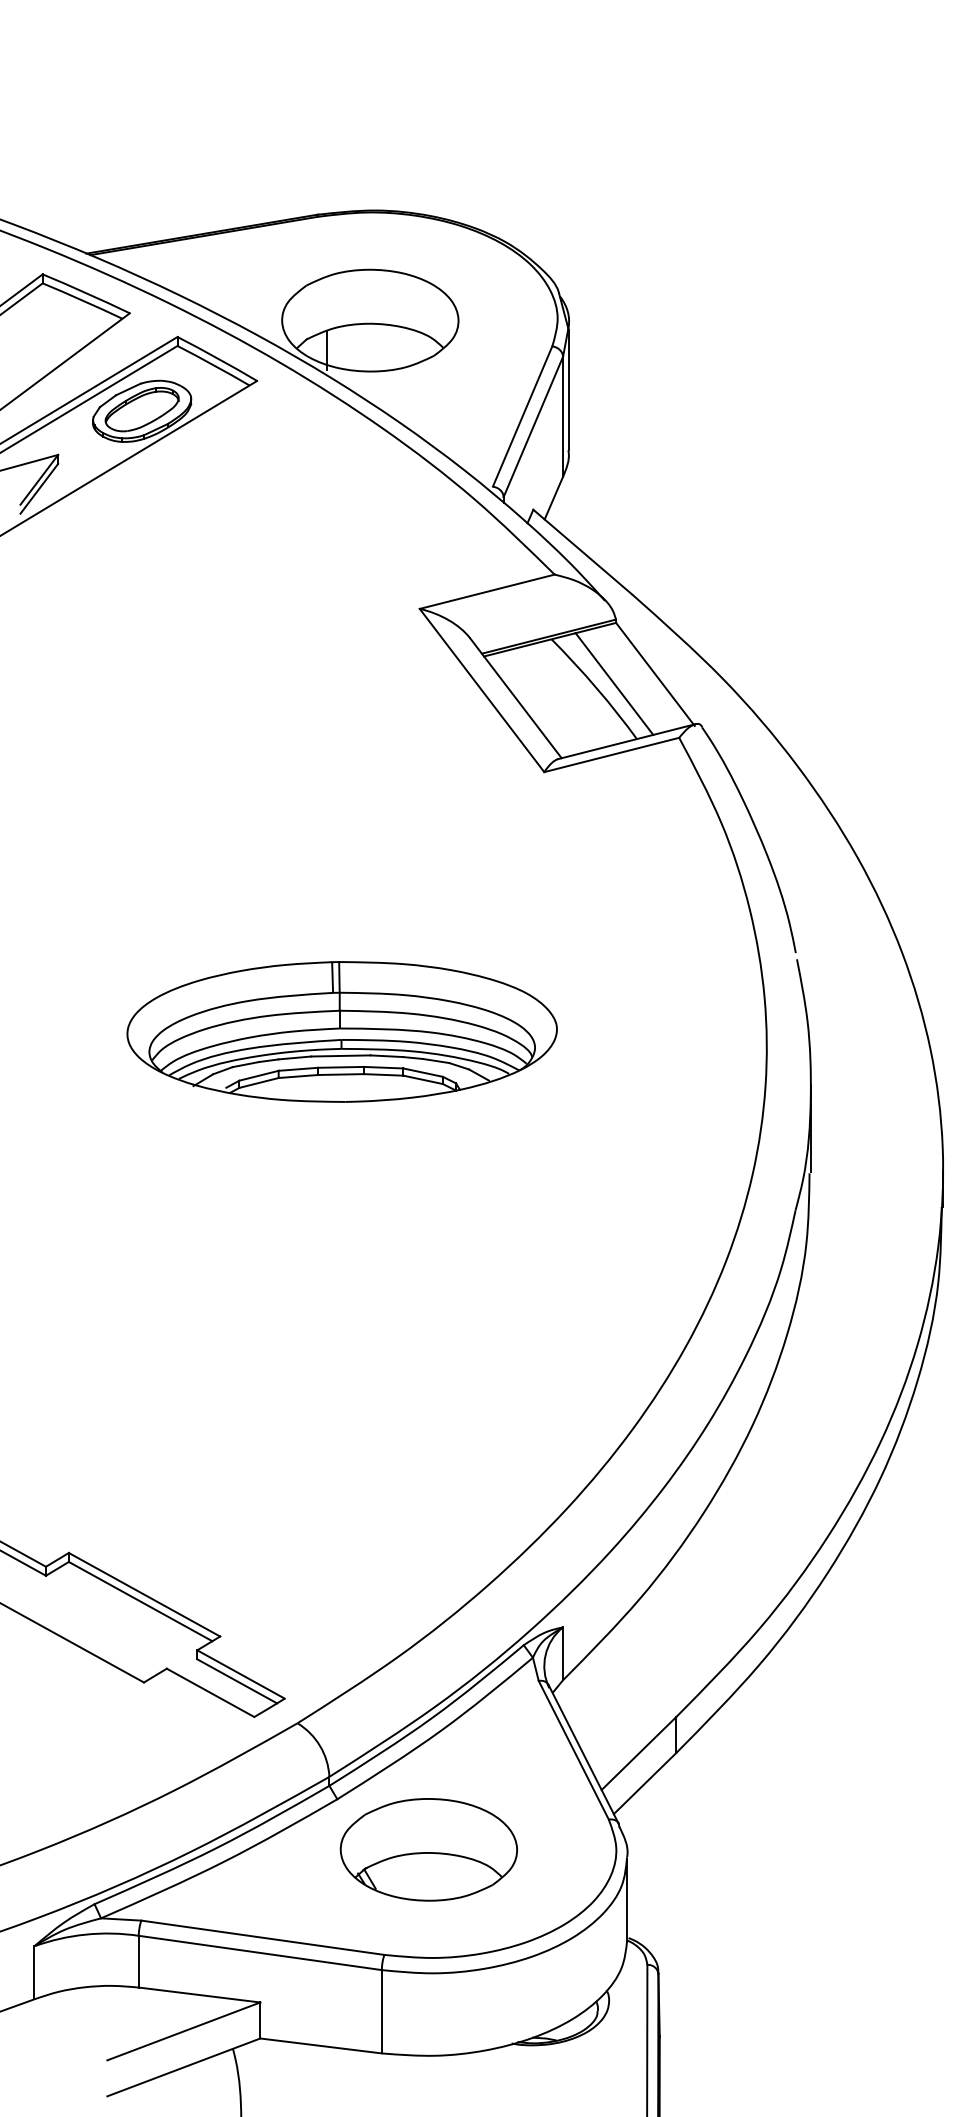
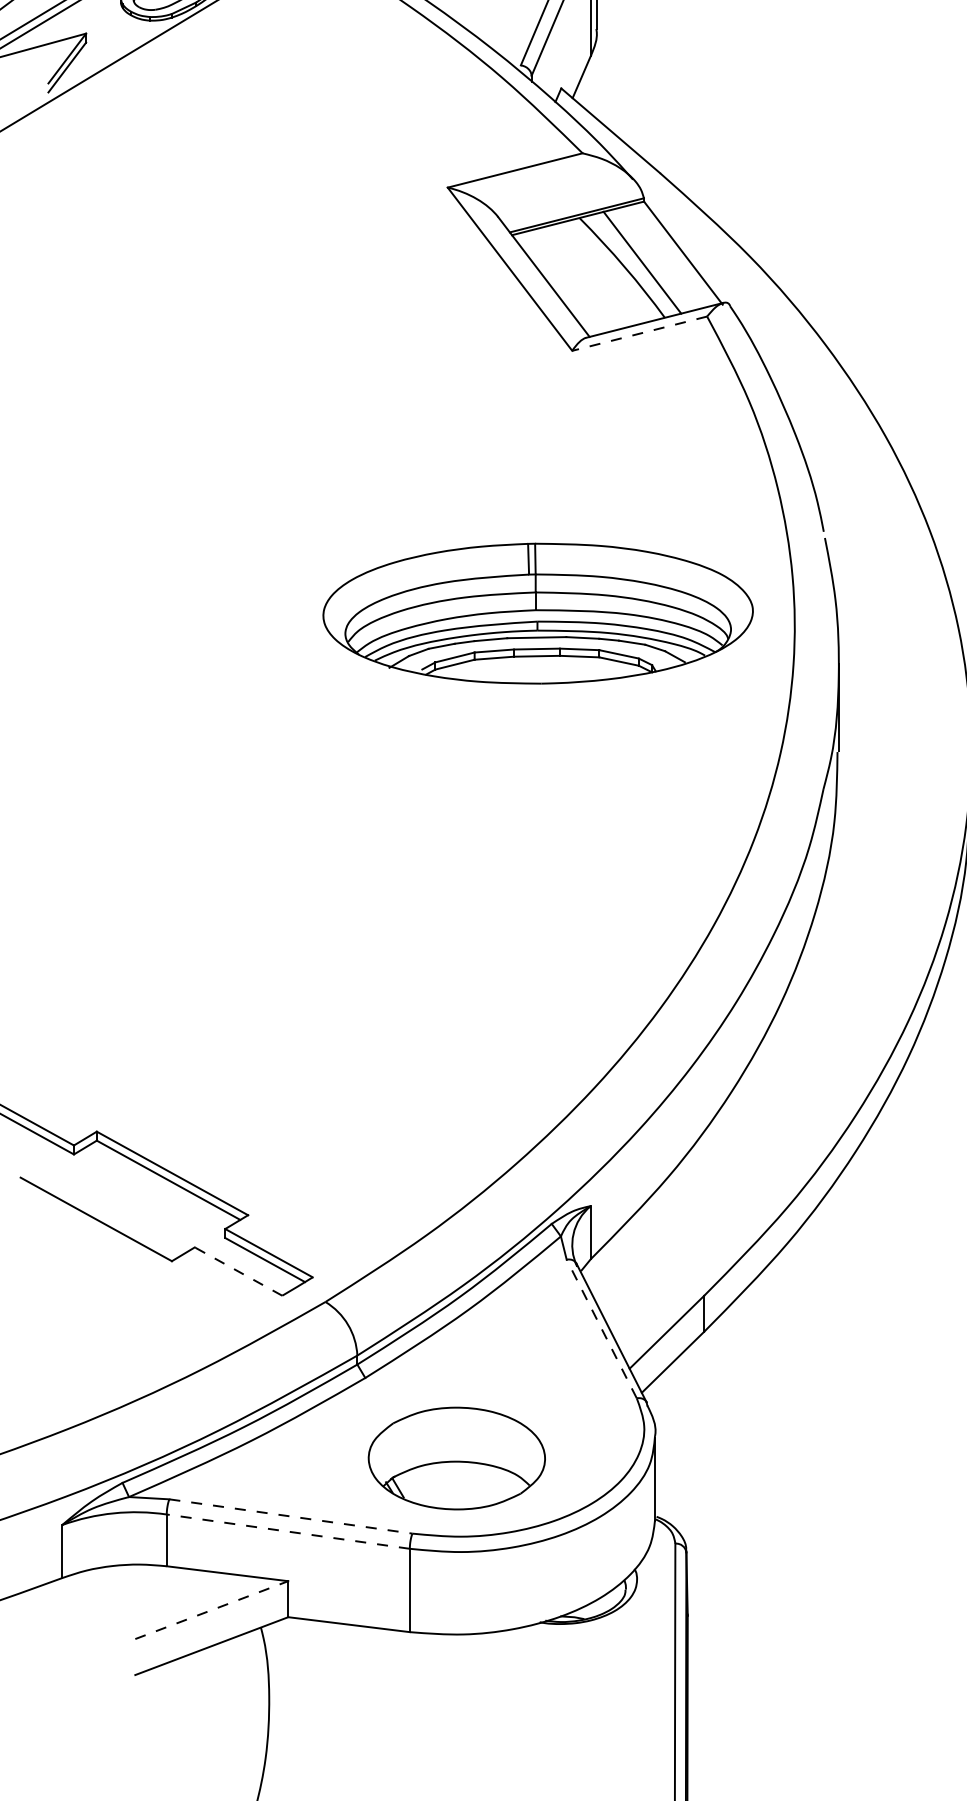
line: (611, 754) -> (639, 333), solid -> dashed
part: (341, 1031) -> (537, 613), moved
line: (210, 1692) -> (238, 1271), solid -> dashed
line: (573, 1750) -> (601, 1329), solid -> dashed
part: (428, 1849) -> (456, 1458), moved
line: (262, 1937) -> (290, 1516), solid -> dashed
line: (260, 1952) -> (288, 1531), solid -> dashed
line: (183, 2031) -> (211, 1610), solid -> dashed

